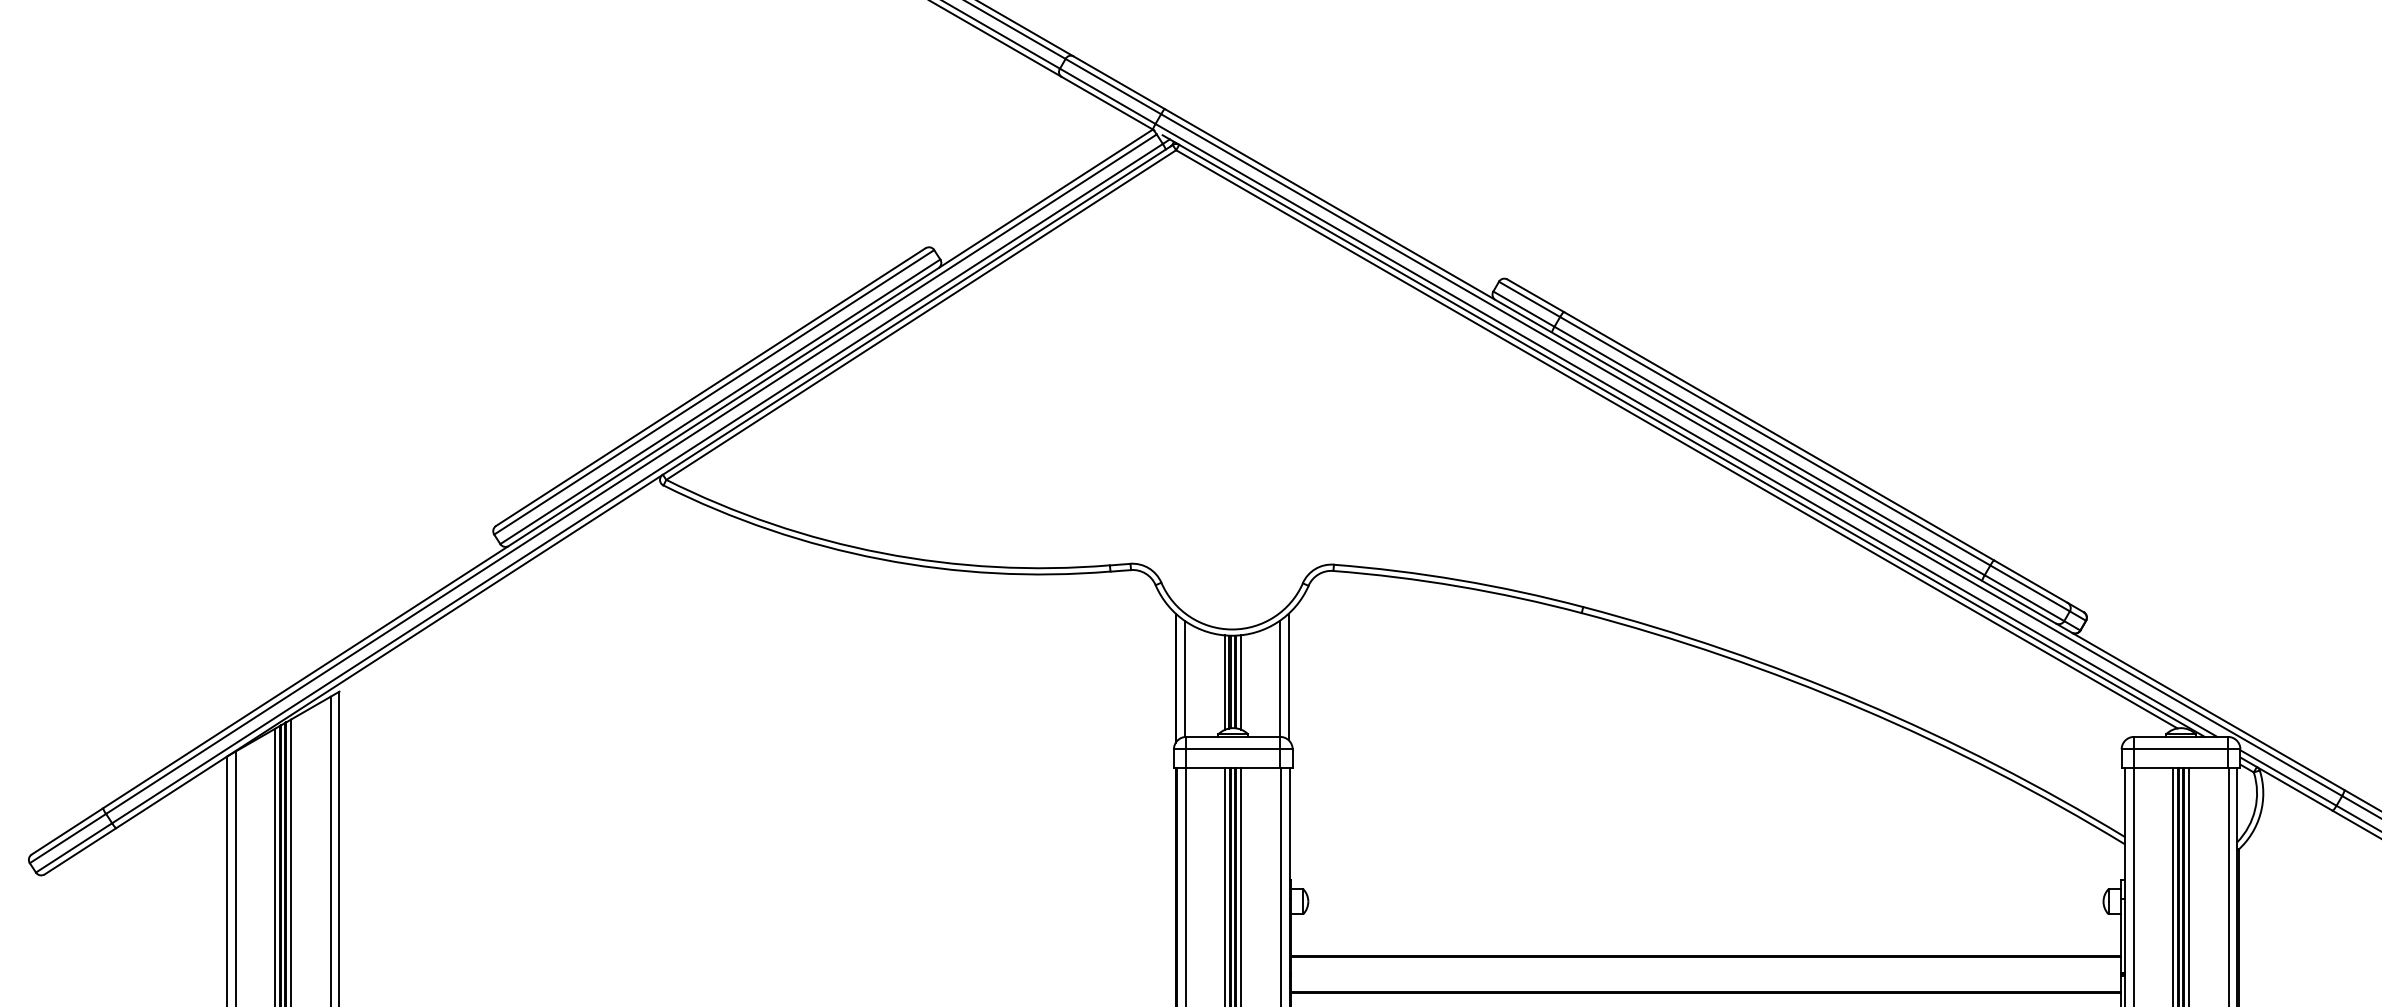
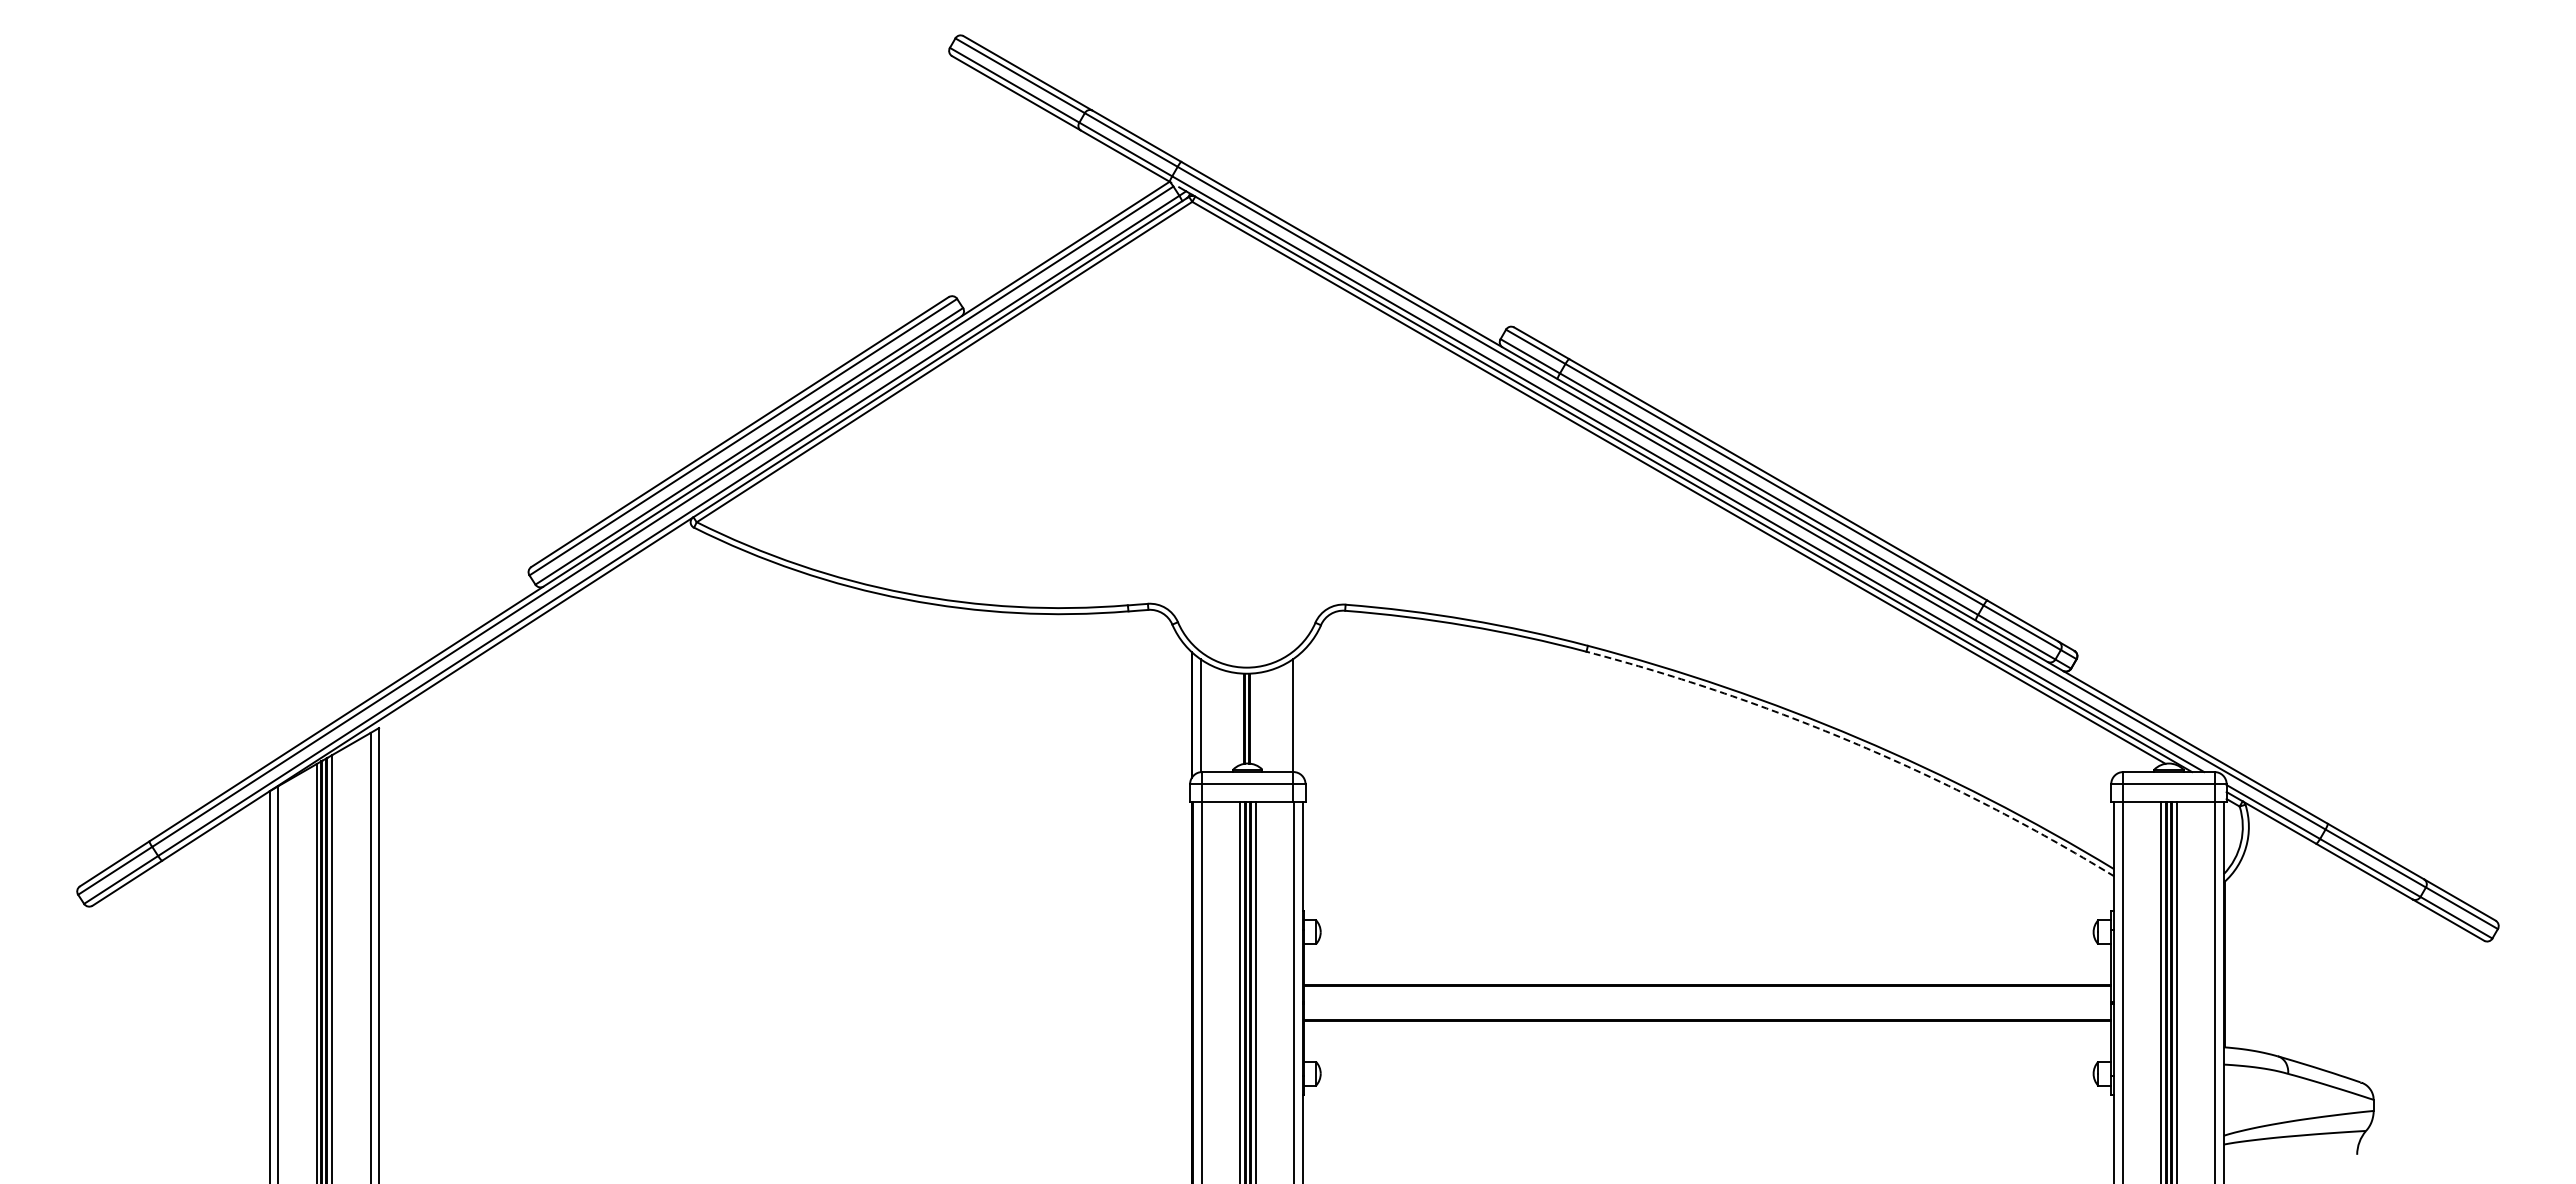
line: (1288, 676) -> (1301, 713), removed
line: (1240, 681) -> (1254, 718), removed
line: (1224, 682) -> (1239, 719), removed
arc: (1861, 708) -> (1858, 744), solid -> dashed

